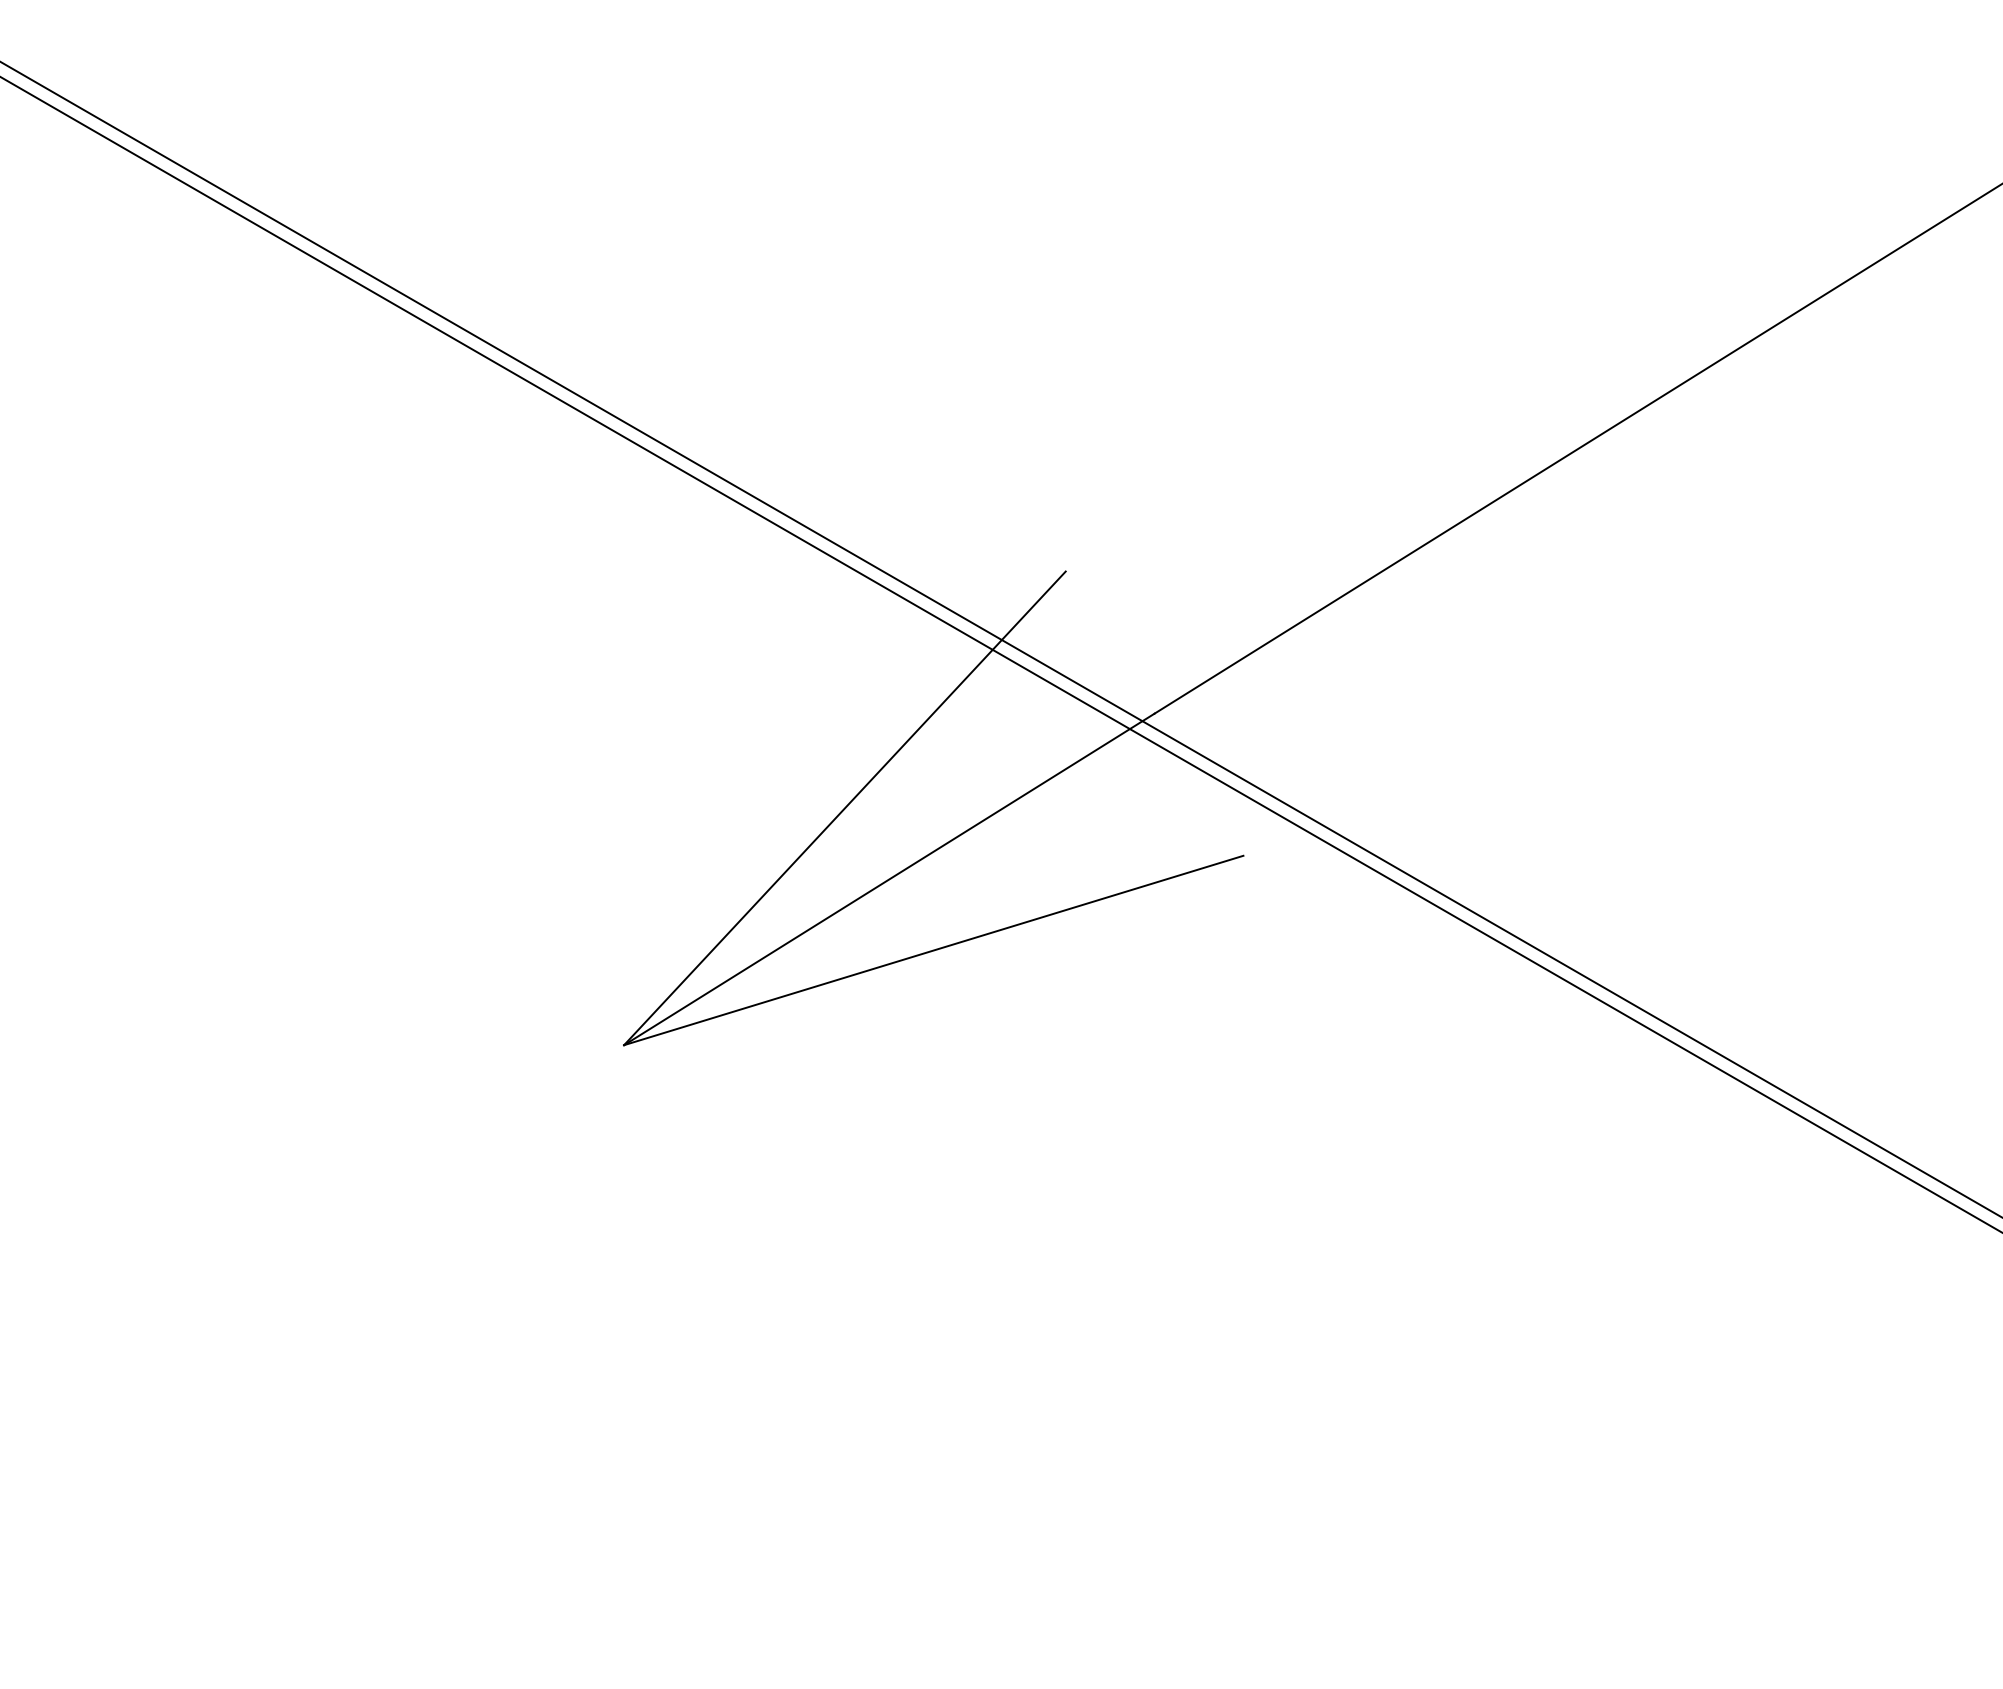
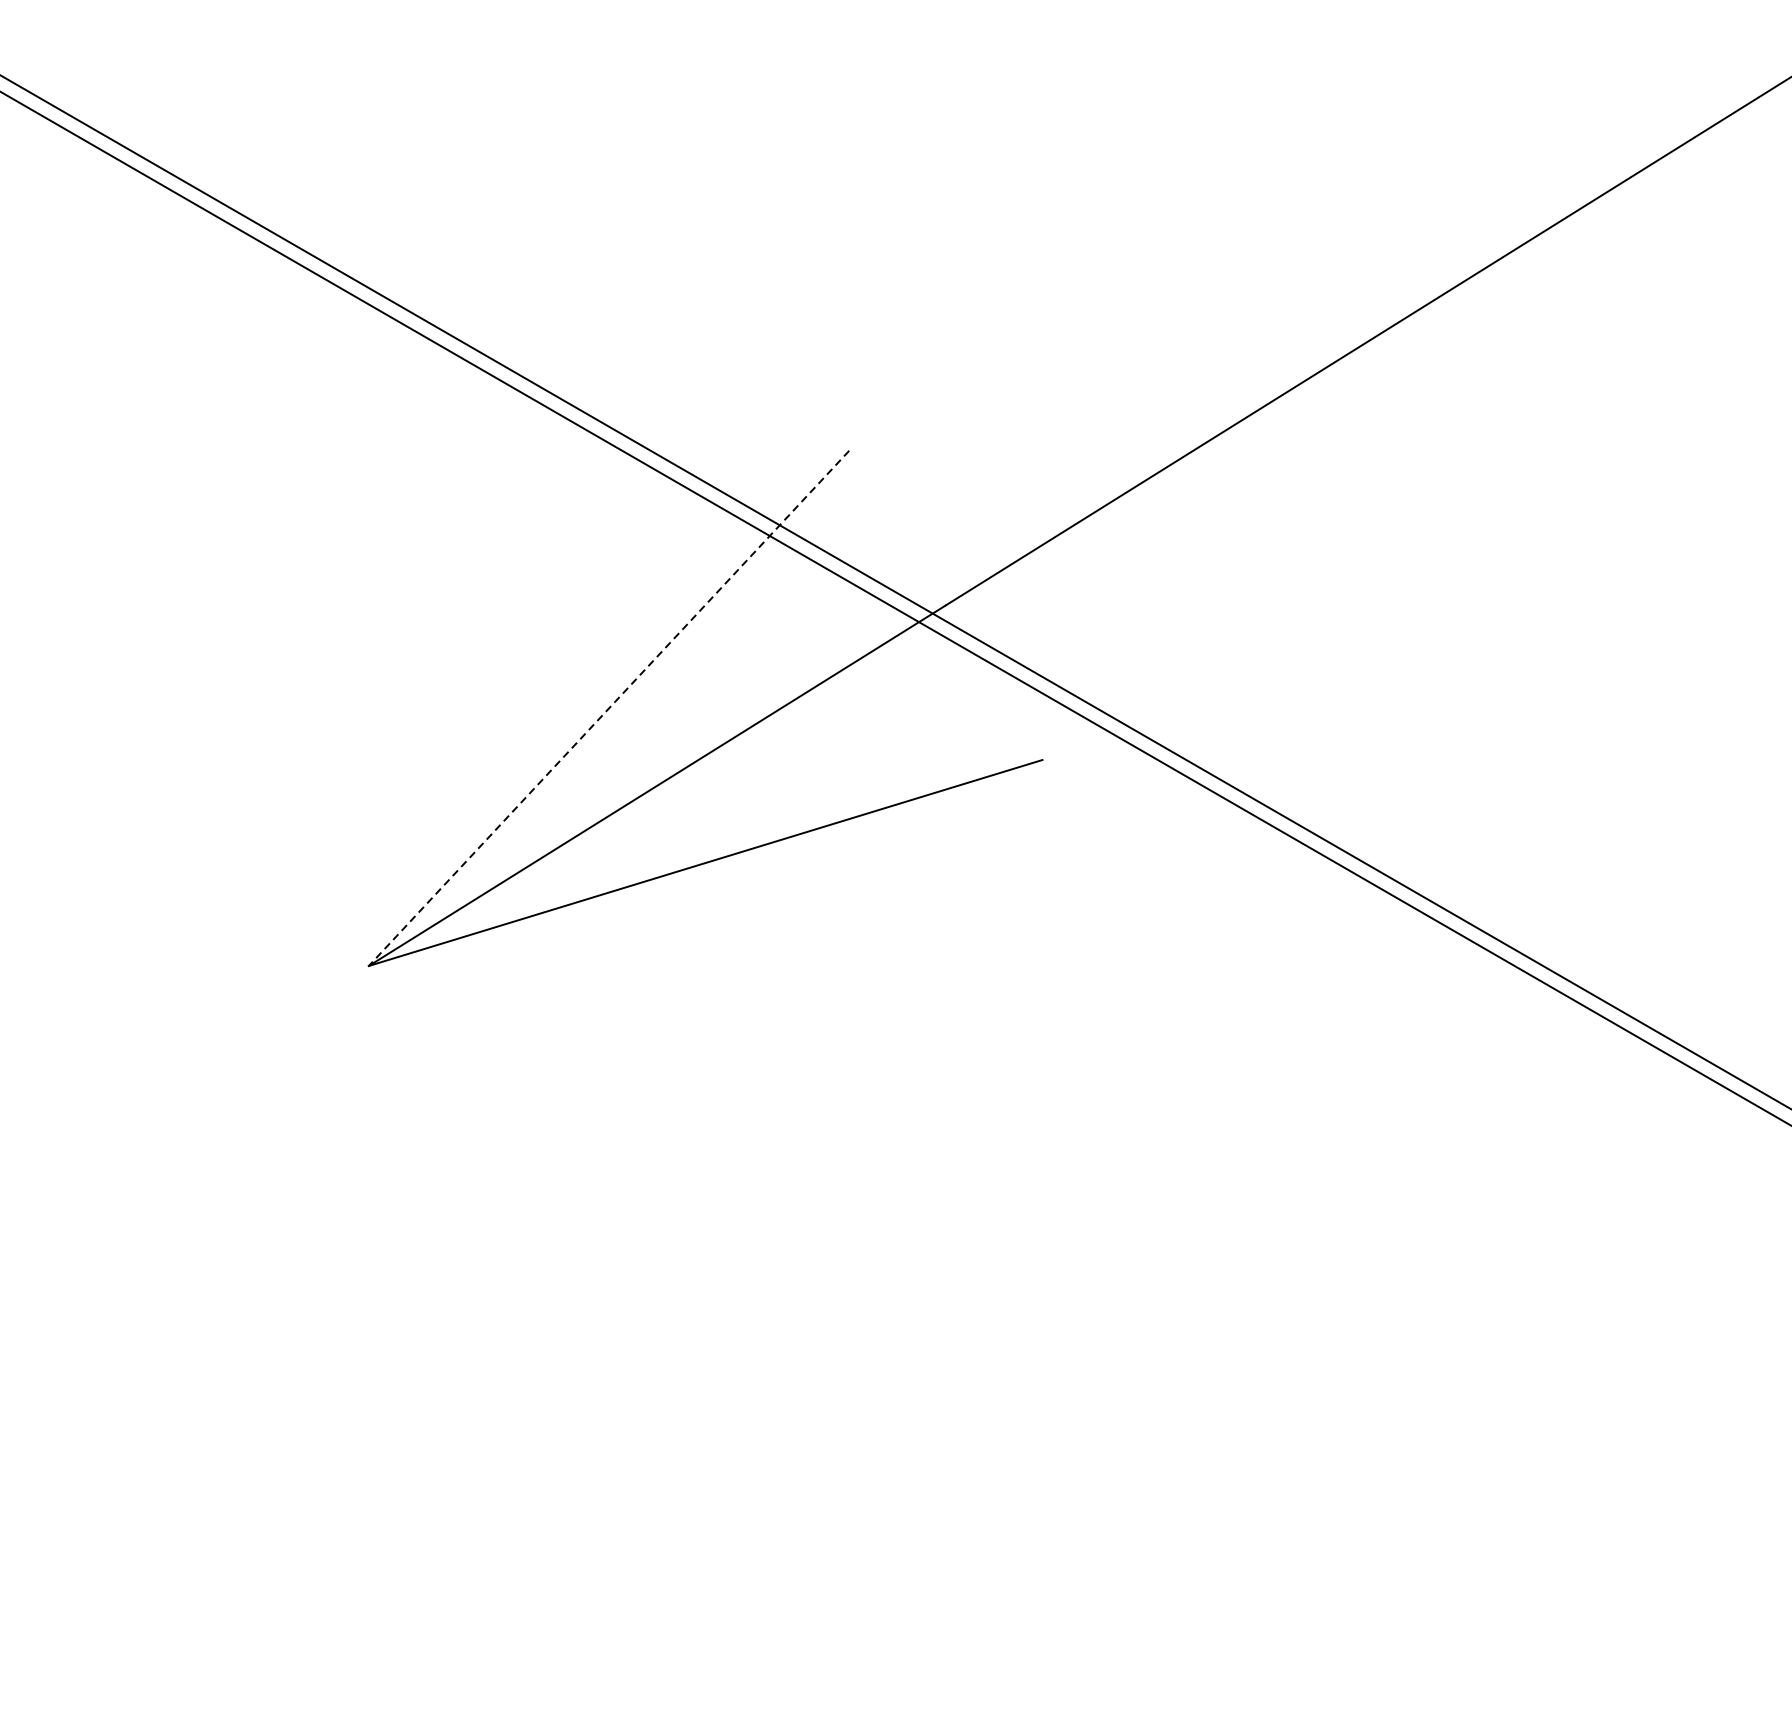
line: (844, 808) -> (608, 708), solid -> dashed

